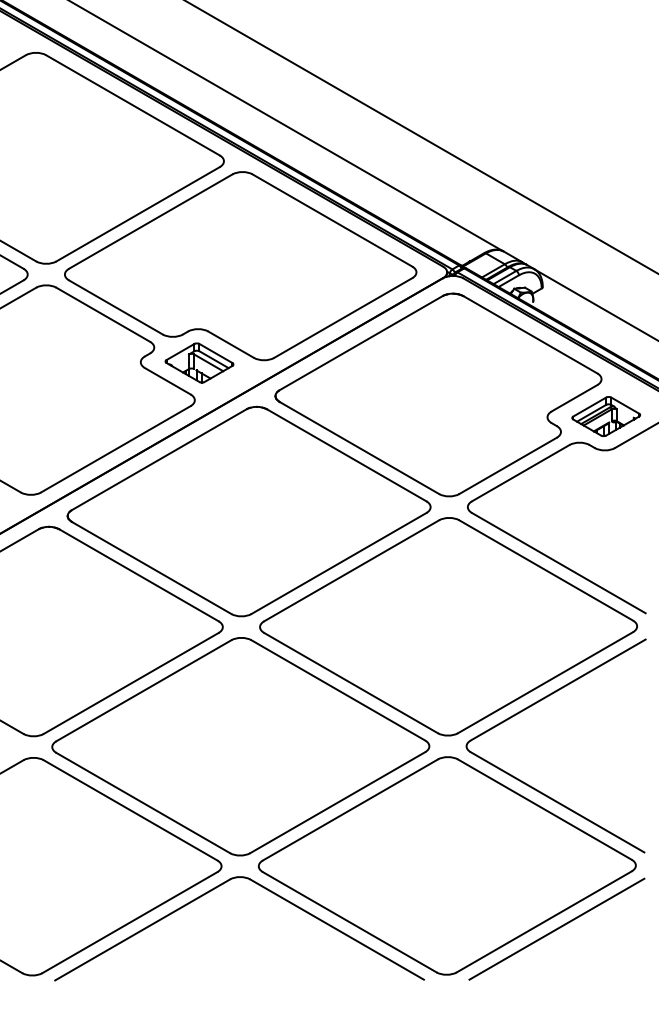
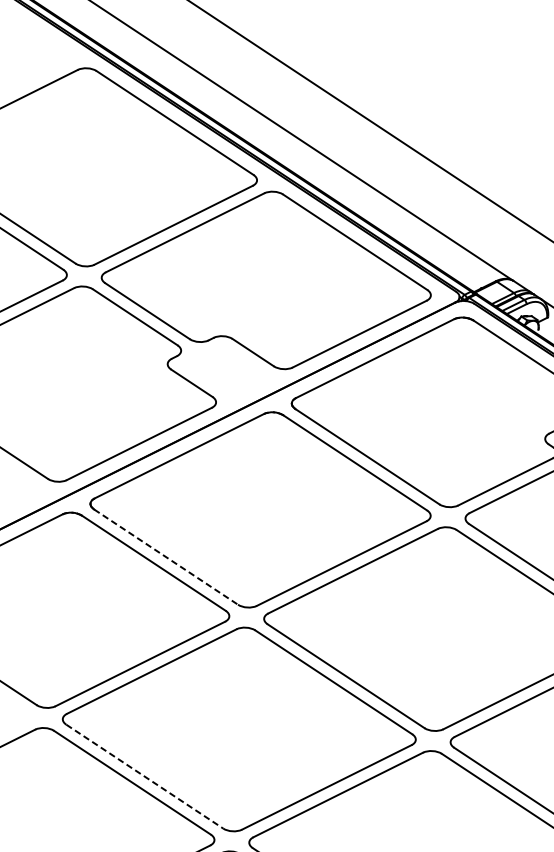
part: (199, 362) -> (222, 367), removed
line: (151, 567) -> (165, 556), solid -> dashed
line: (143, 803) -> (144, 777), solid -> dashed

